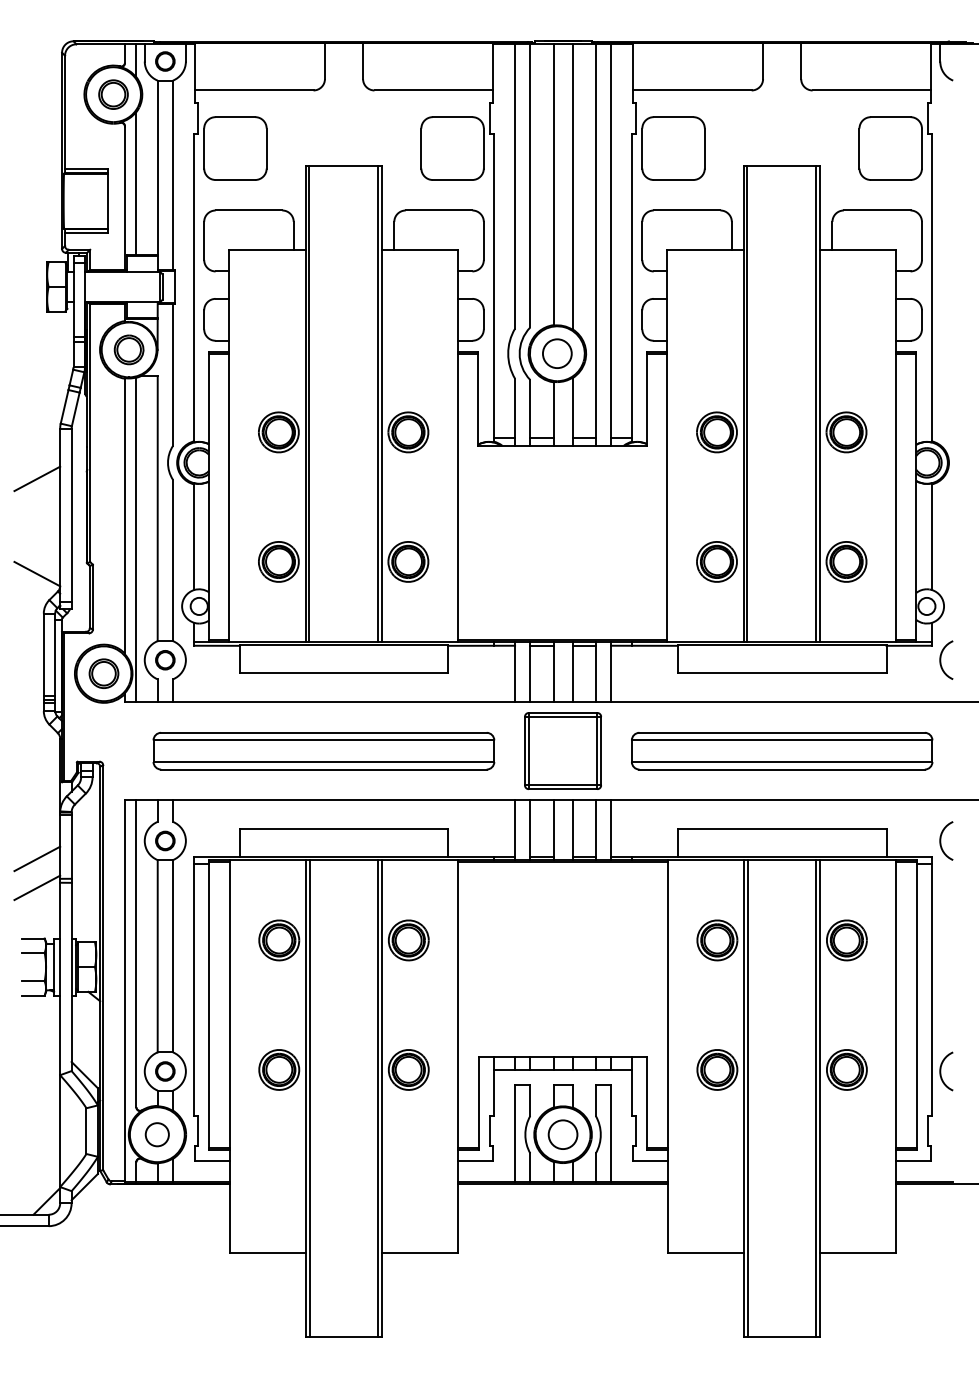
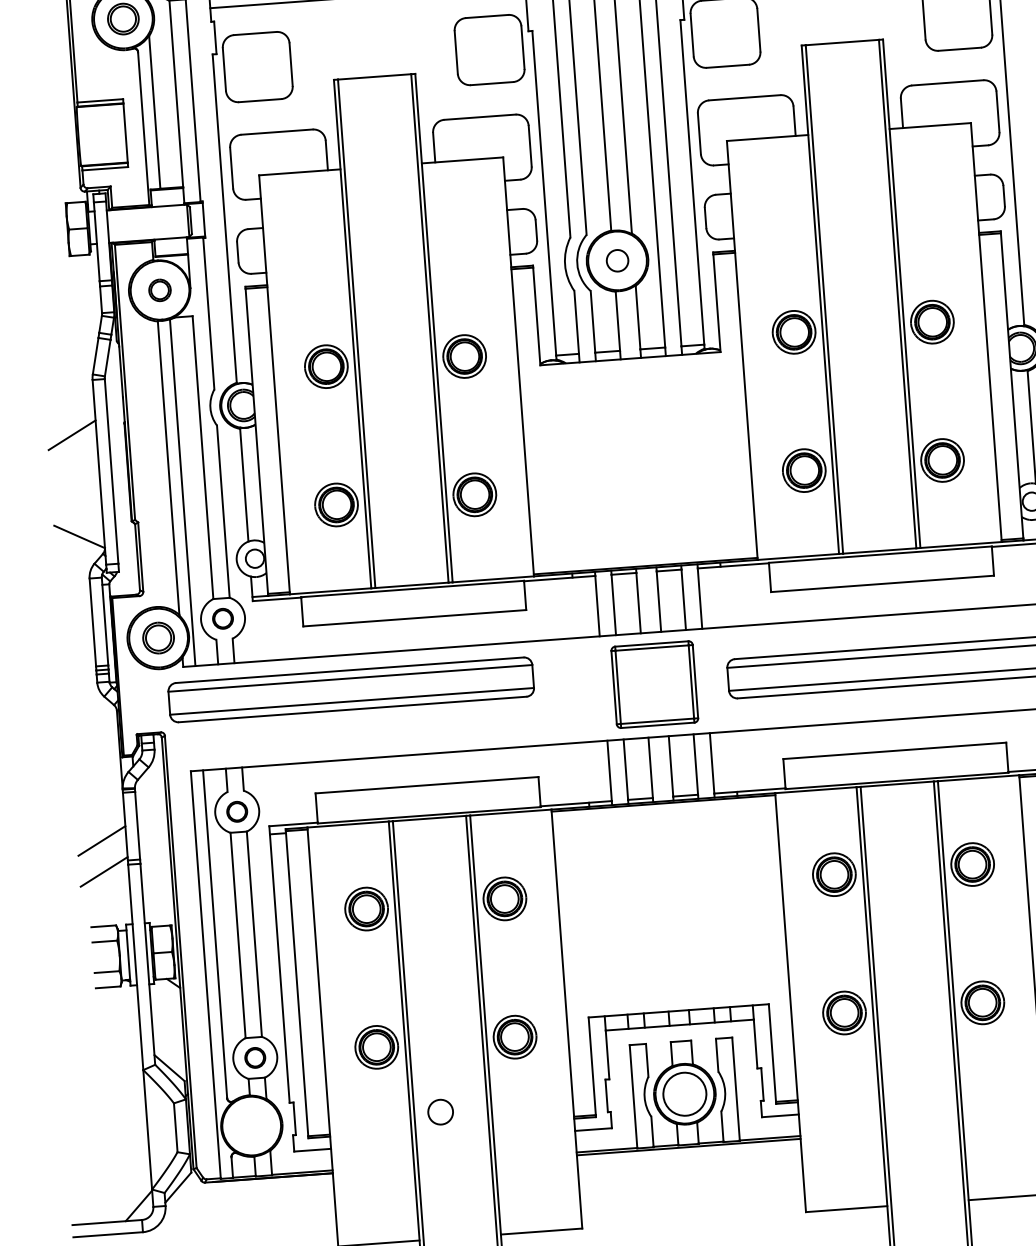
part: (128, 349) -> (159, 289), size x0.7
circle: (557, 353) -> (617, 260), size x0.7
part: (323, 751) -> (350, 690), moved
circle: (156, 1134) -> (439, 1111), moved
circle: (562, 1134) -> (684, 1094), size x1.4

